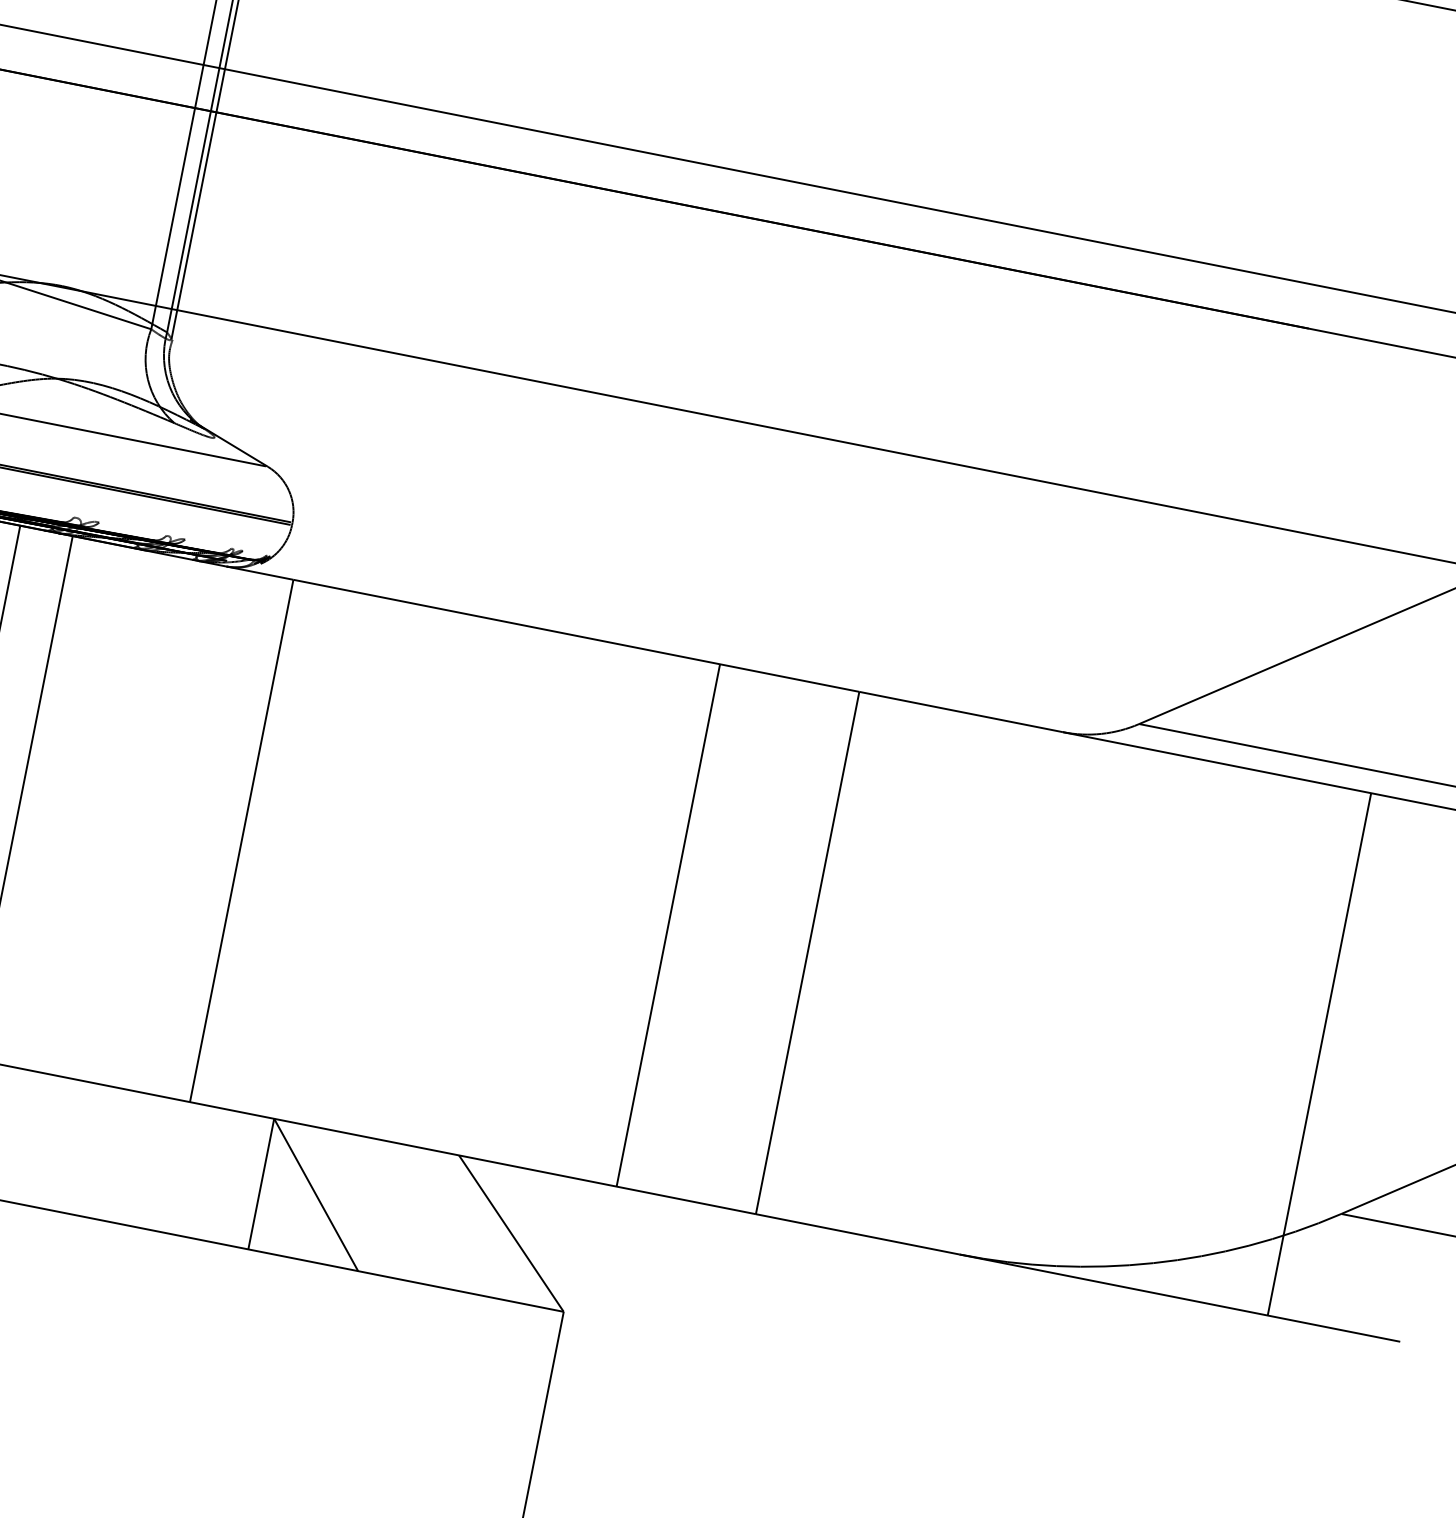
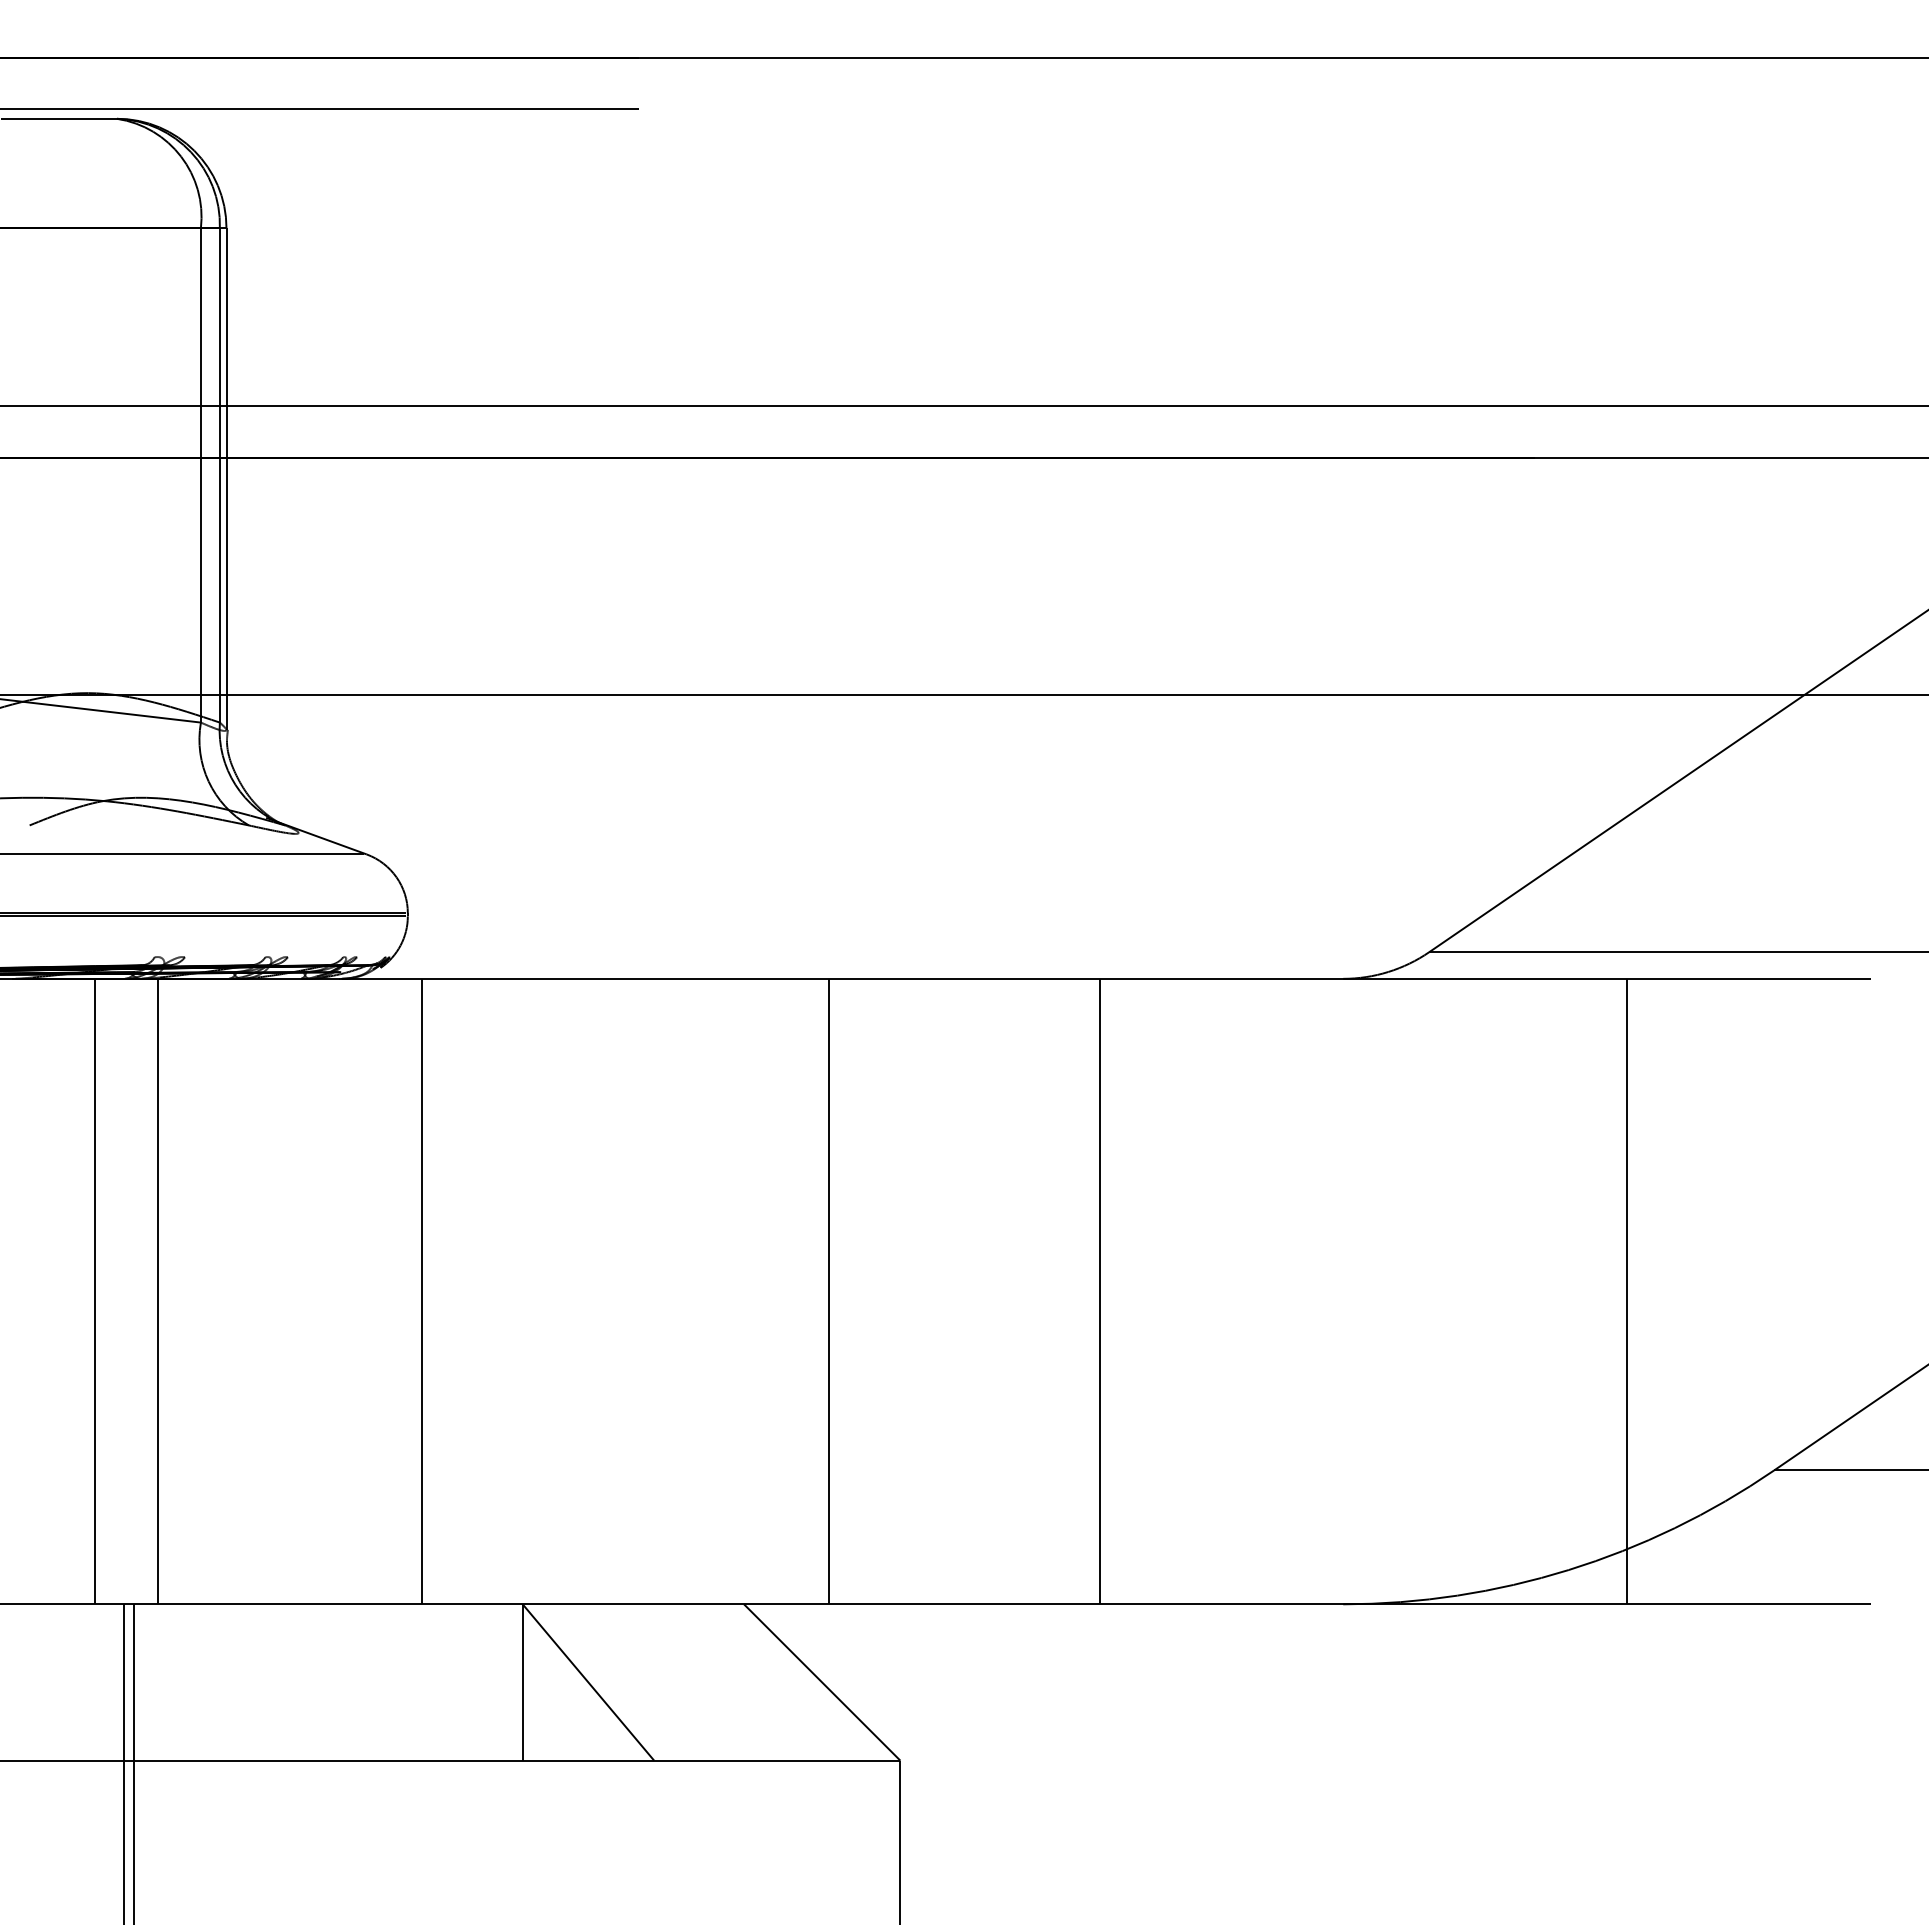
line: (668, 925) -> (828, 1291), moved
line: (1319, 1054) -> (1627, 1291), moved

